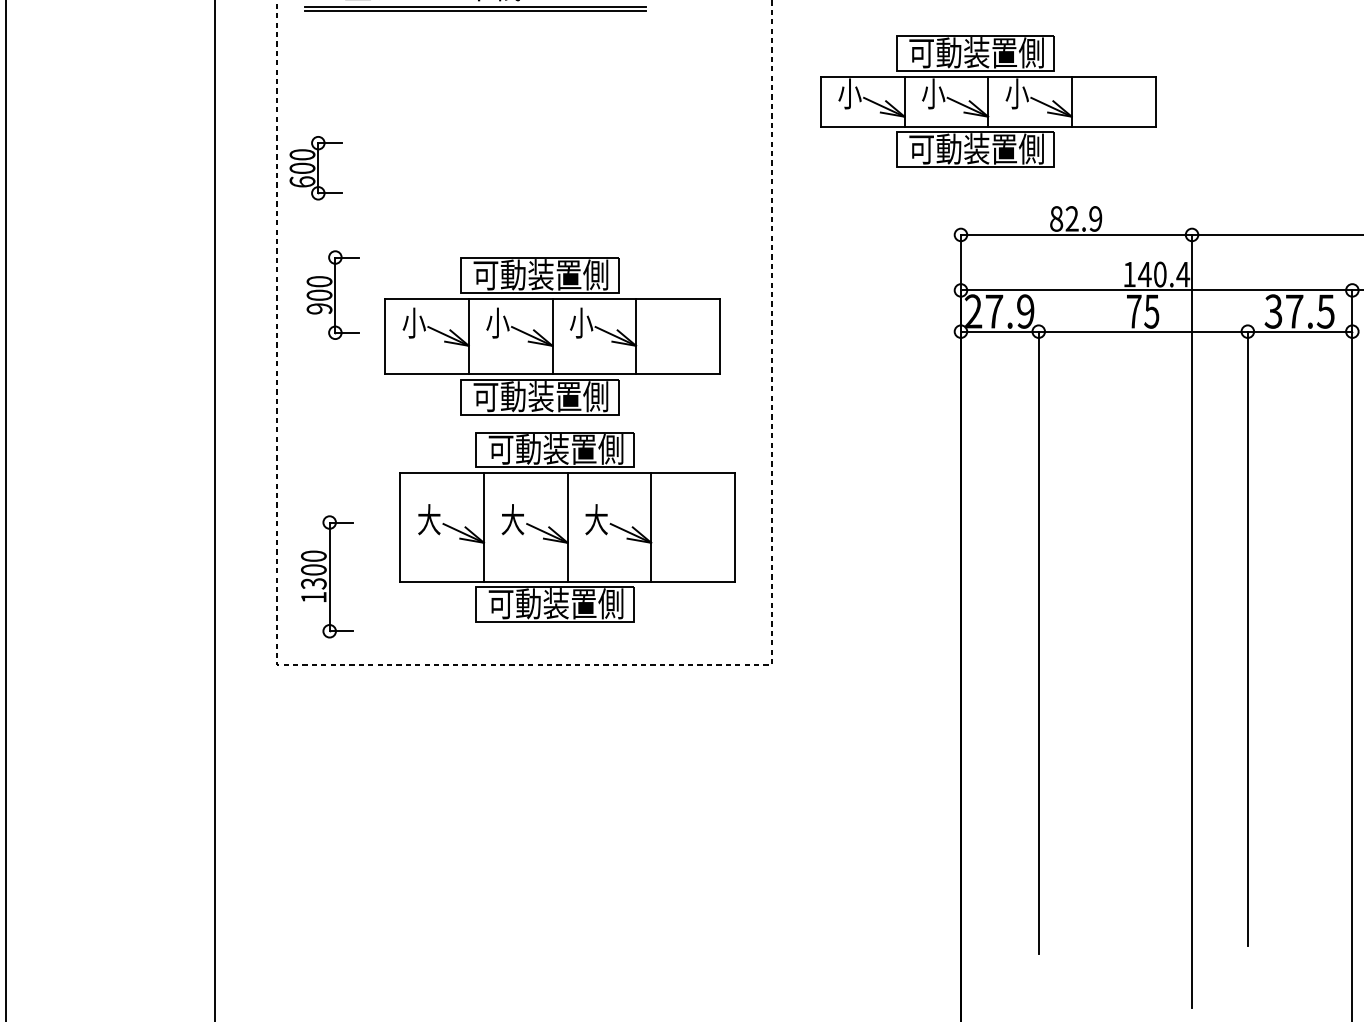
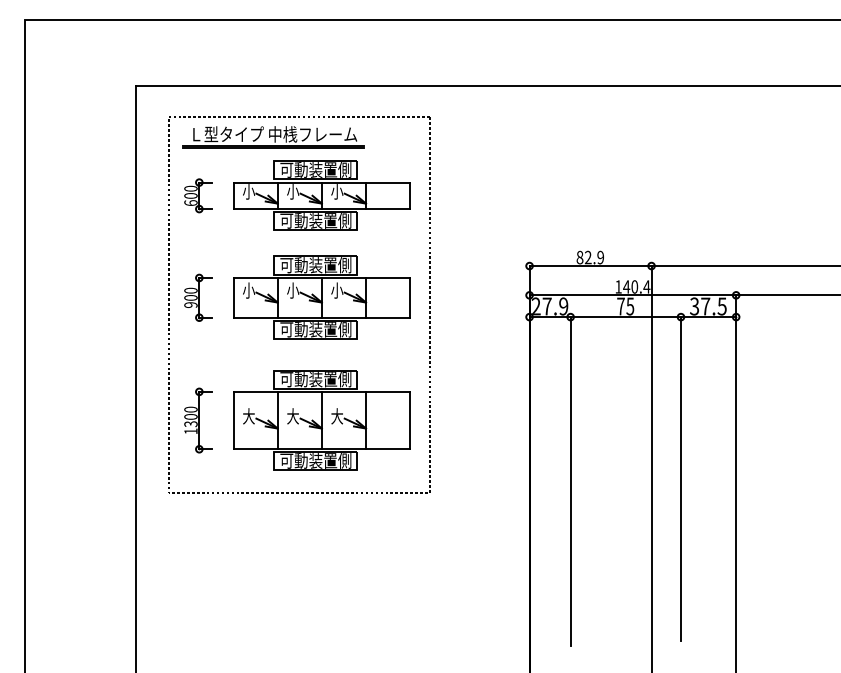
part: (987, 101) -> (321, 195), moved
part: (316, 167) -> (198, 195), moved
part: (551, 336) -> (321, 297), moved
part: (328, 576) -> (198, 420), moved

